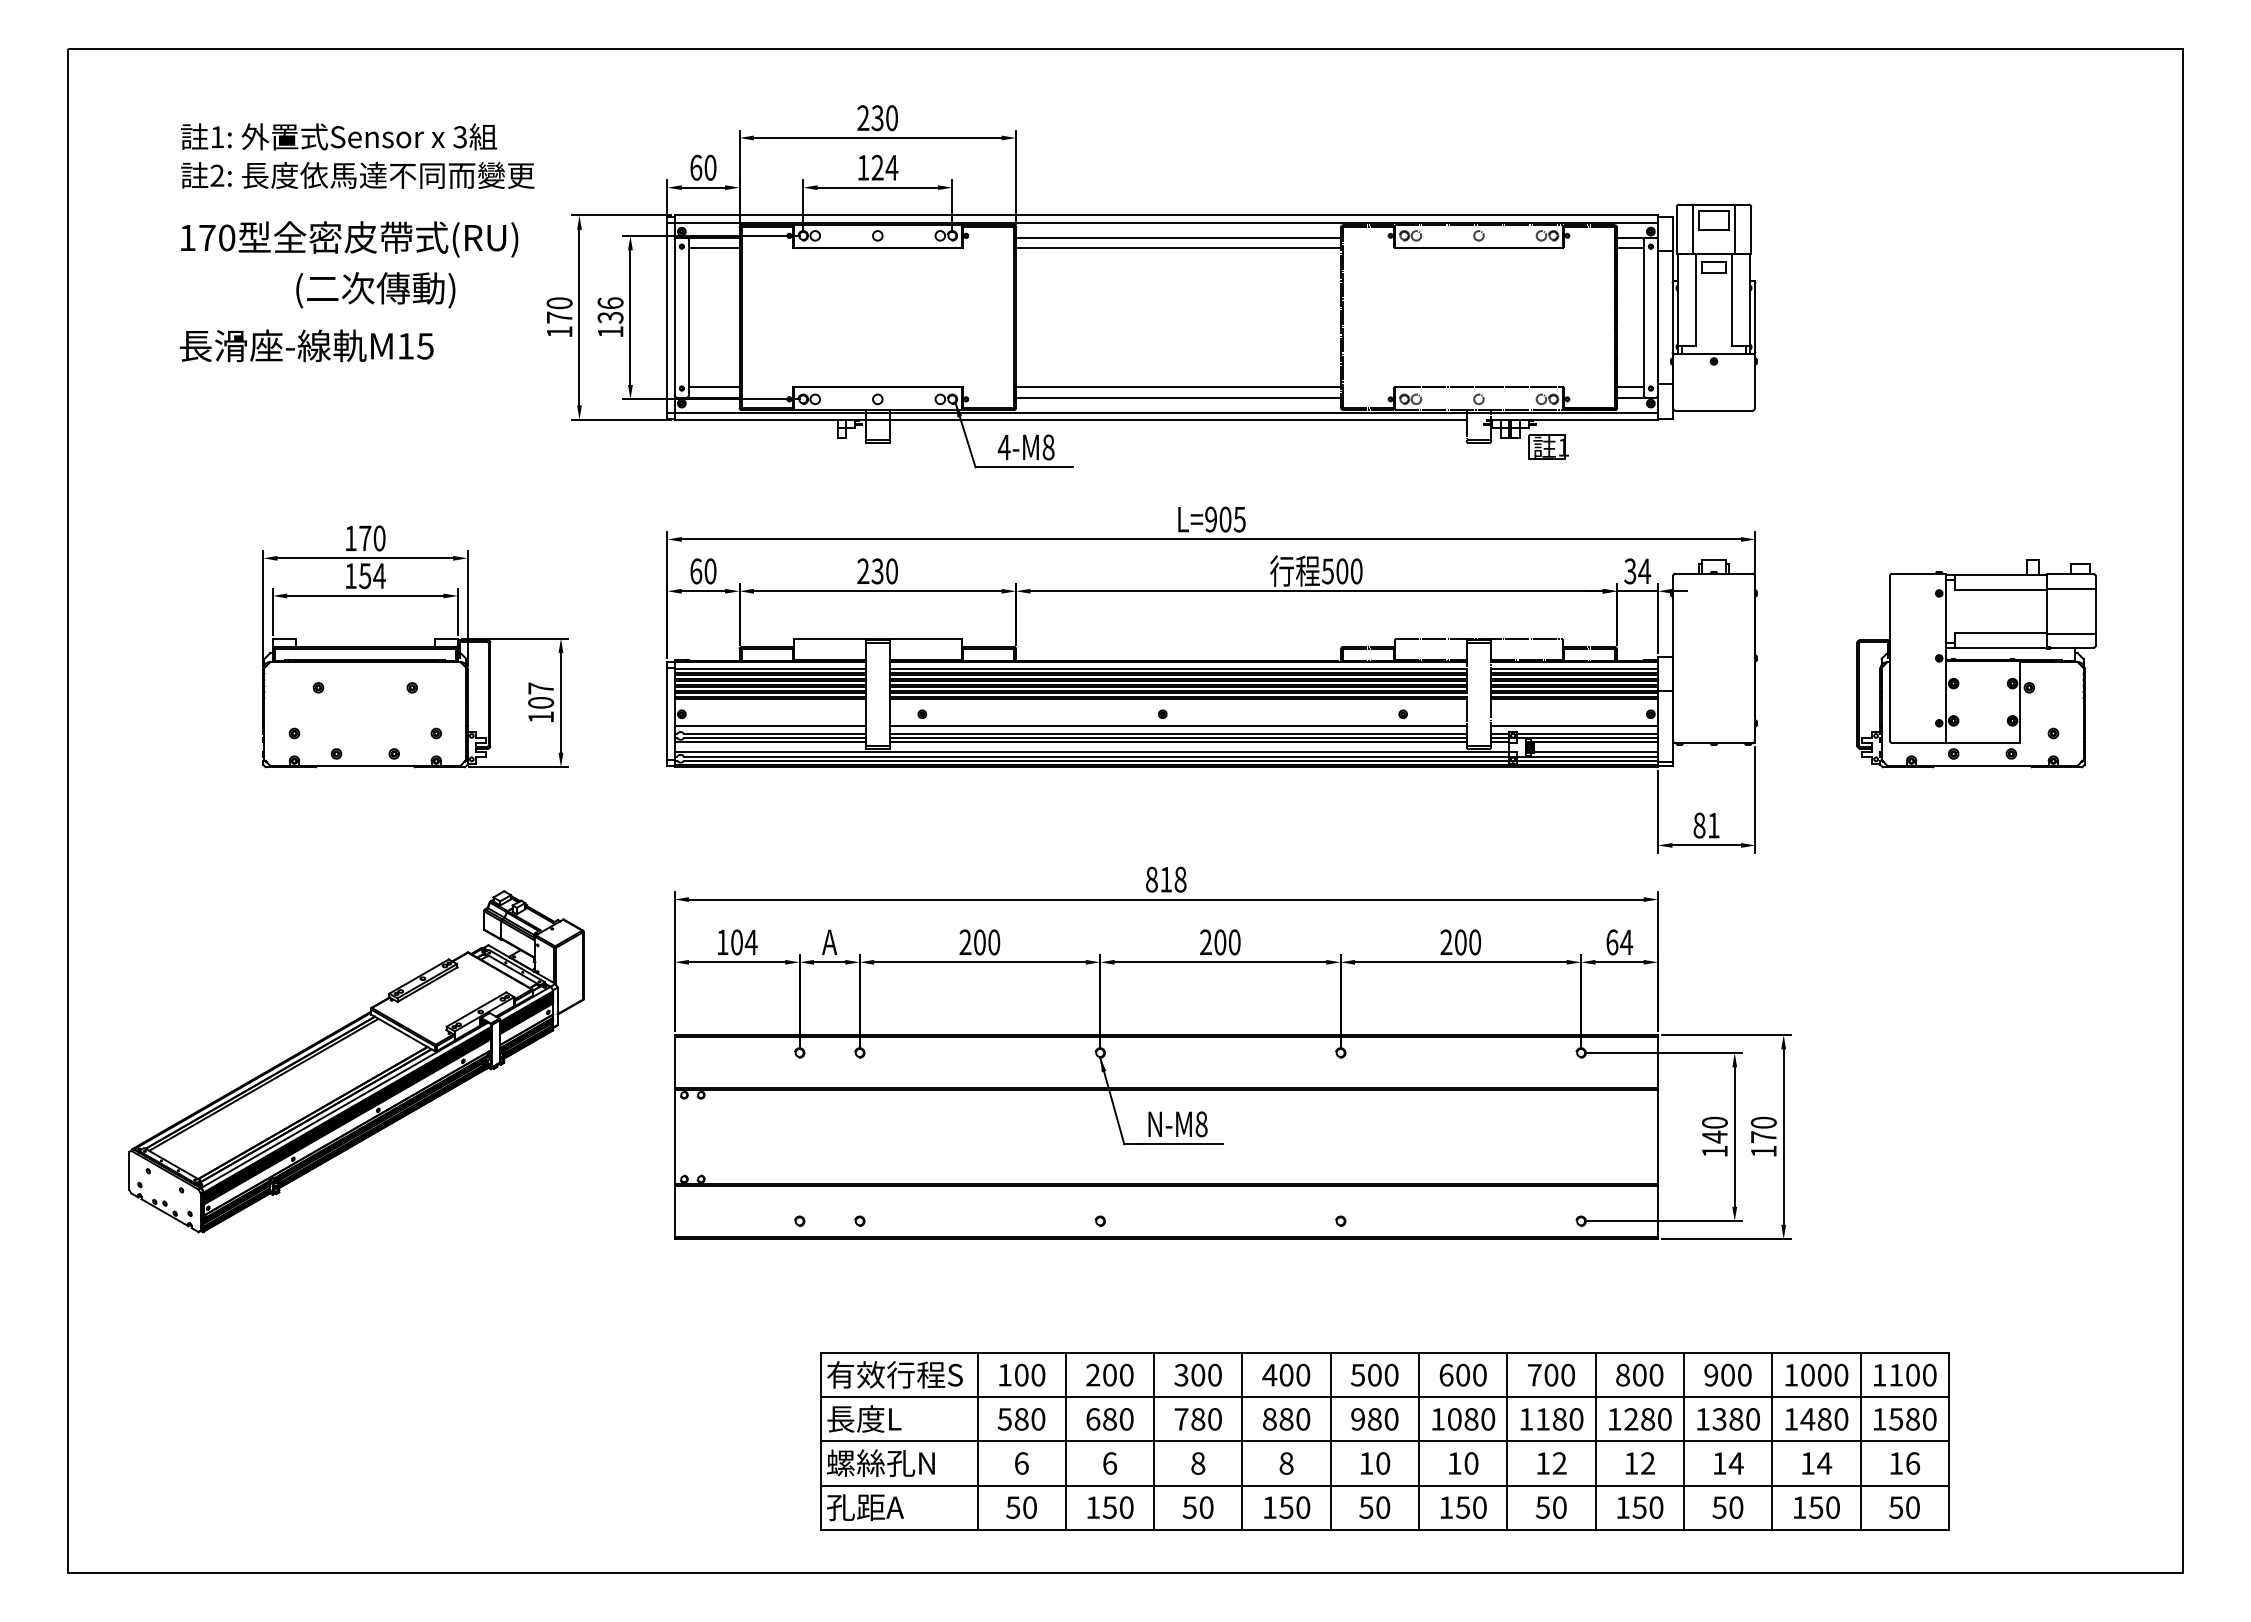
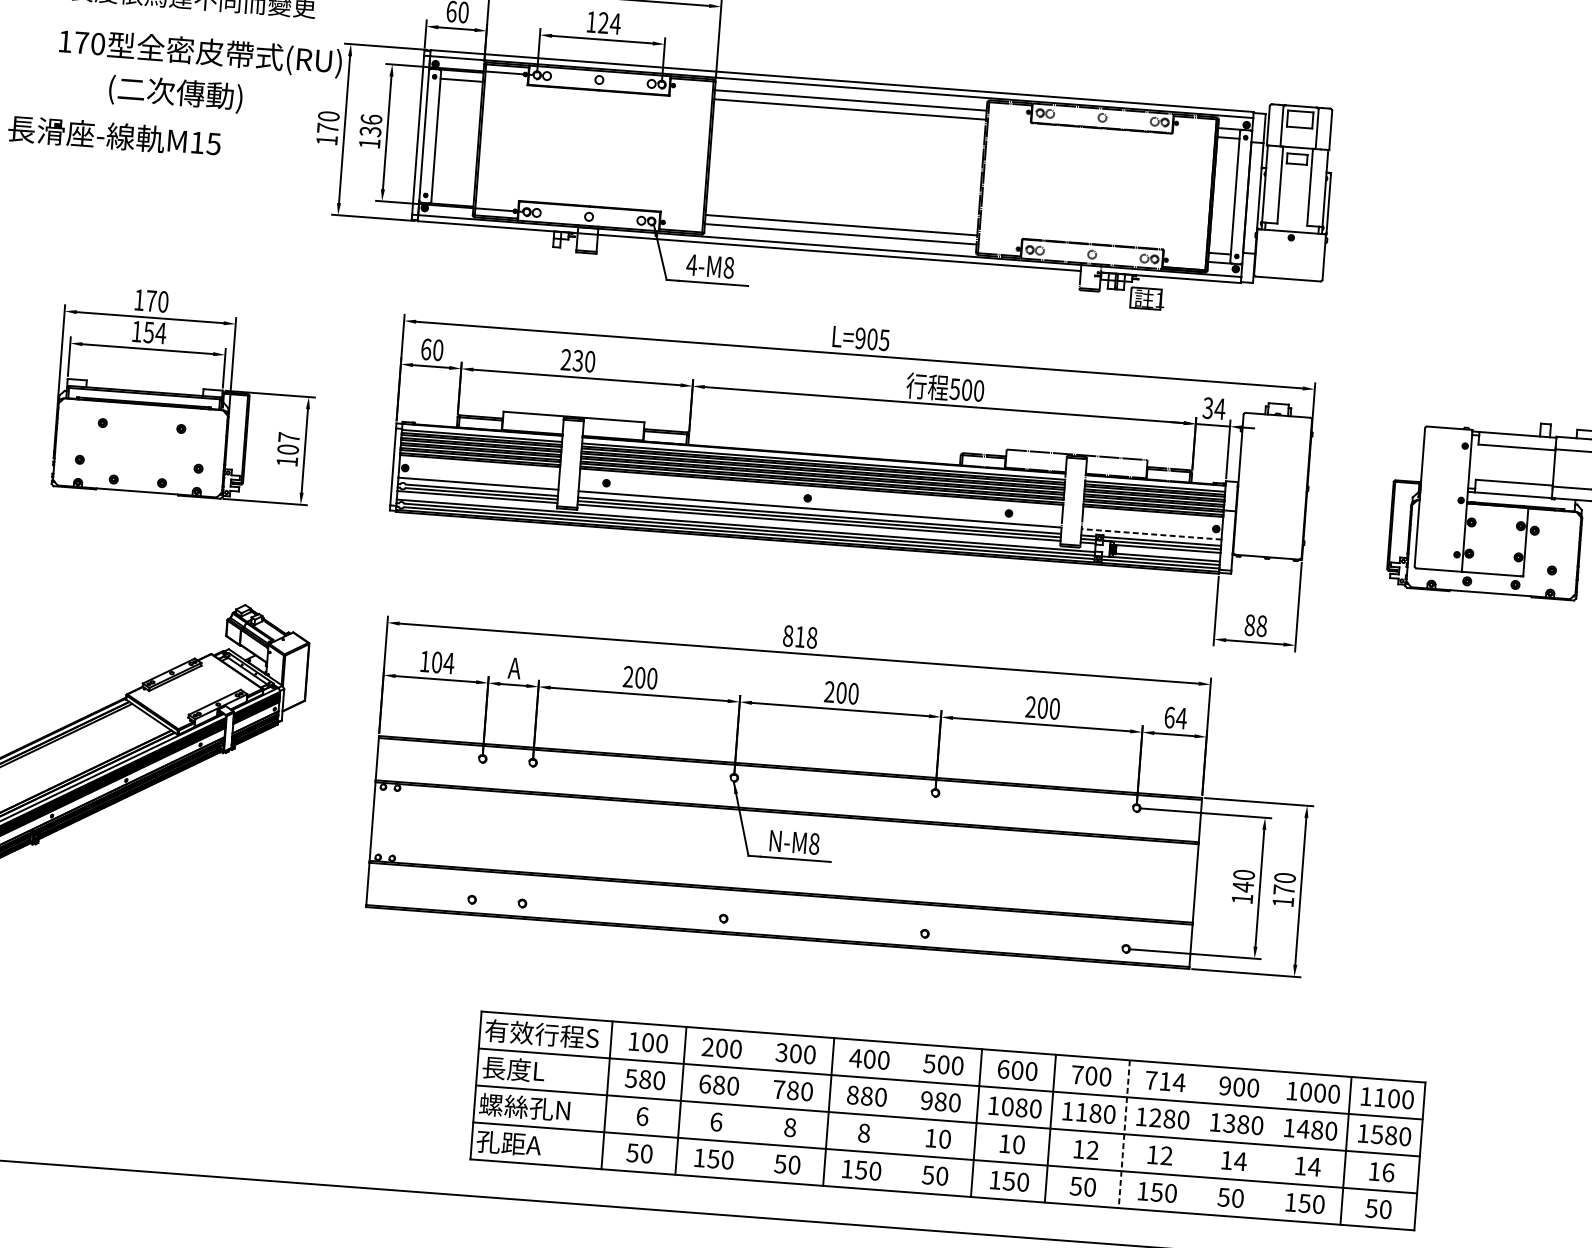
text: (349, 239) -> (200, 53), moved
line: (714, 386) -> (453, 195), removed
line: (1574, 726) -> (1151, 534), solid -> dashed
text: (1713, 825) -> (1261, 626), 81 -> 88
text: (1639, 1374) -> (1165, 1080), 800 -> 714
line: (1154, 1441) -> (755, 1106), removed
line: (1330, 1441) -> (902, 1117), removed
line: (1595, 1441) -> (1124, 1134), solid -> dashed
line: (1683, 1441) -> (1197, 1139), removed
line: (1772, 1441) -> (1272, 1145), removed

